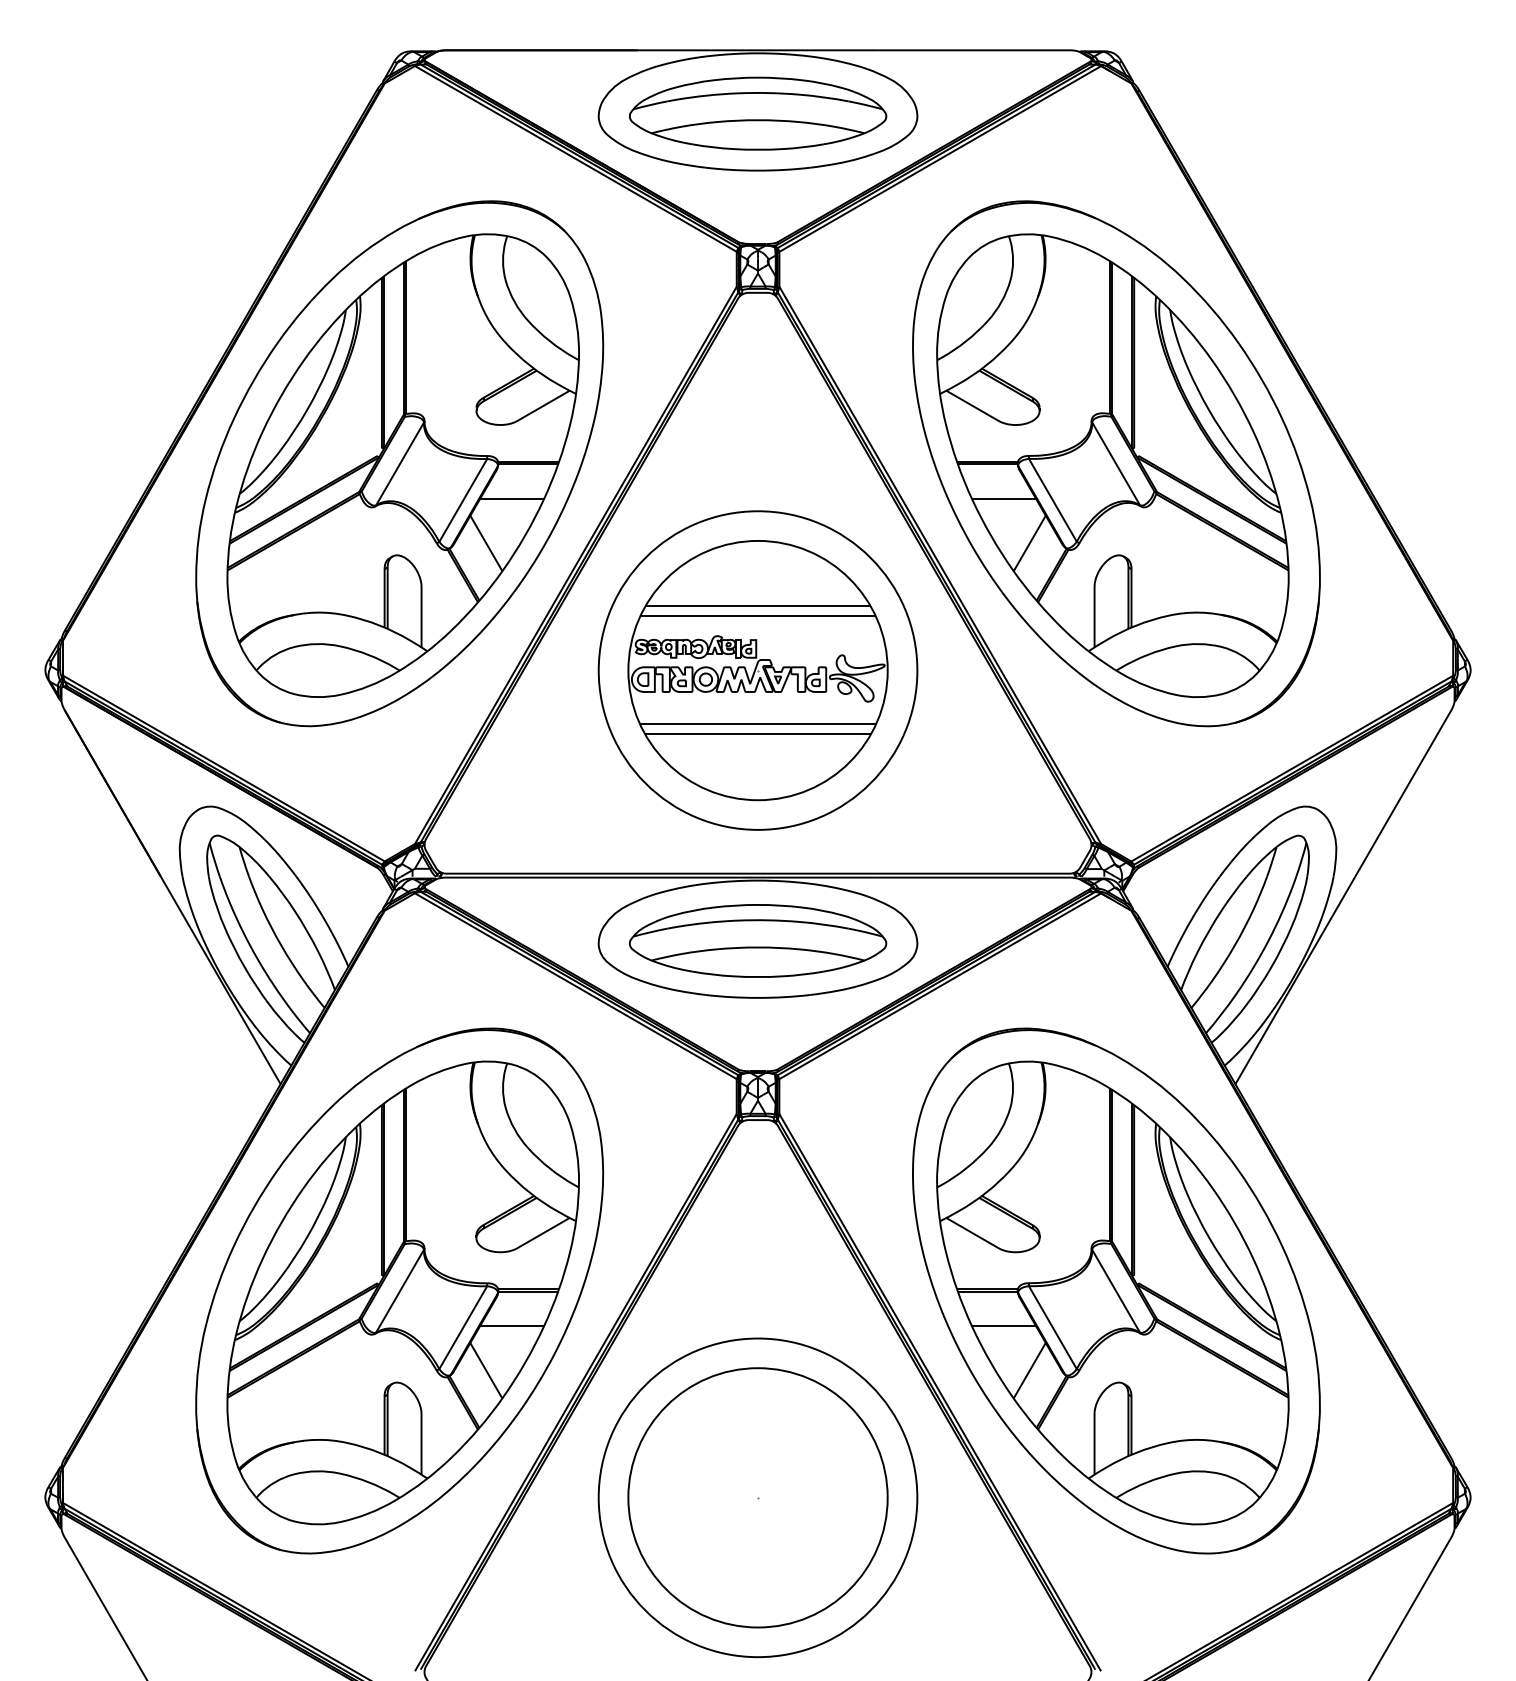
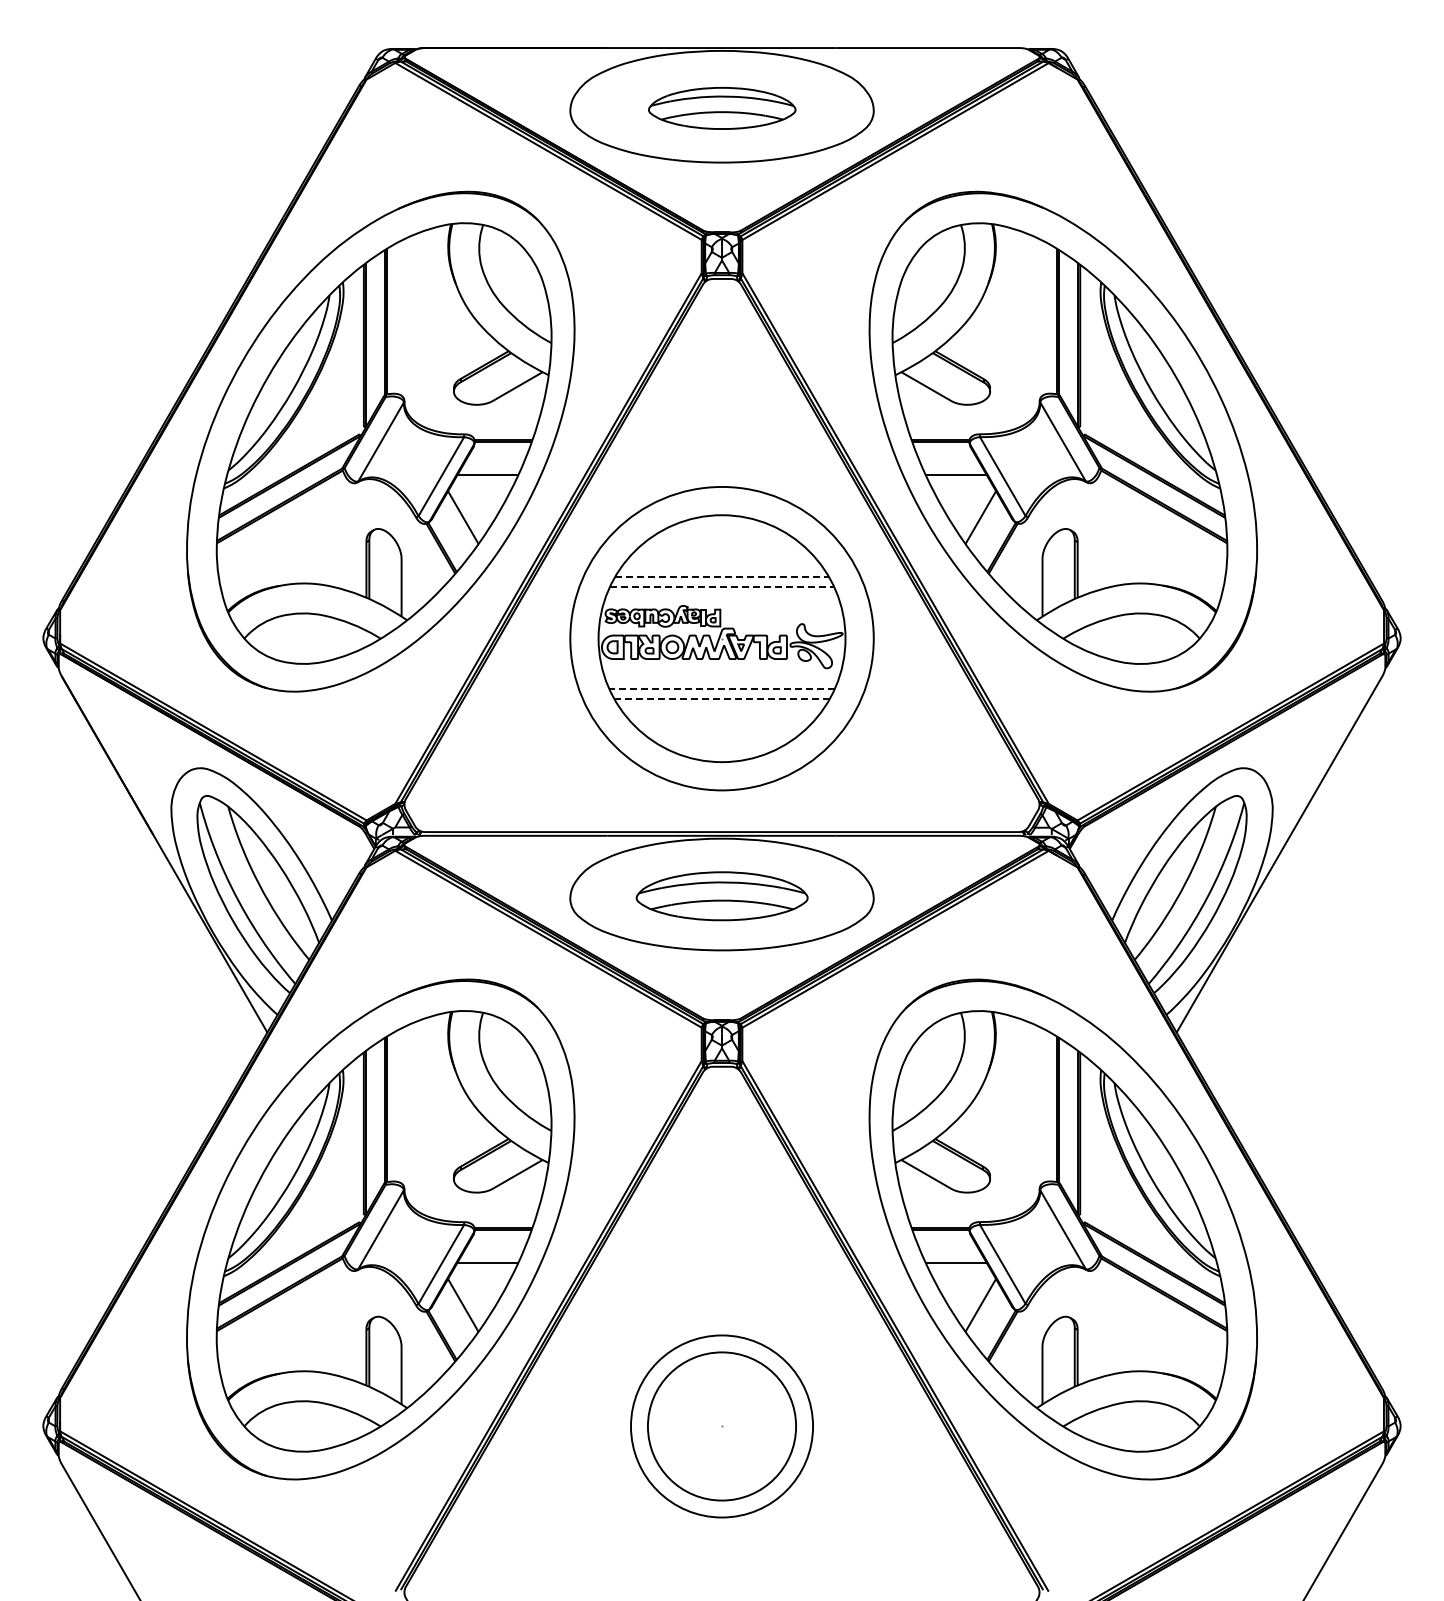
part: (758, 113) -> (722, 108), size x0.6
line: (758, 605) -> (722, 576), solid -> dashed
line: (758, 615) -> (722, 586), solid -> dashed
line: (758, 723) -> (722, 689), solid -> dashed
line: (758, 734) -> (722, 699), solid -> dashed
part: (758, 941) -> (722, 896), size x0.7
circle: (757, 1497) -> (721, 1426), size x0.6
circle: (757, 1497) -> (721, 1426), size x0.6

